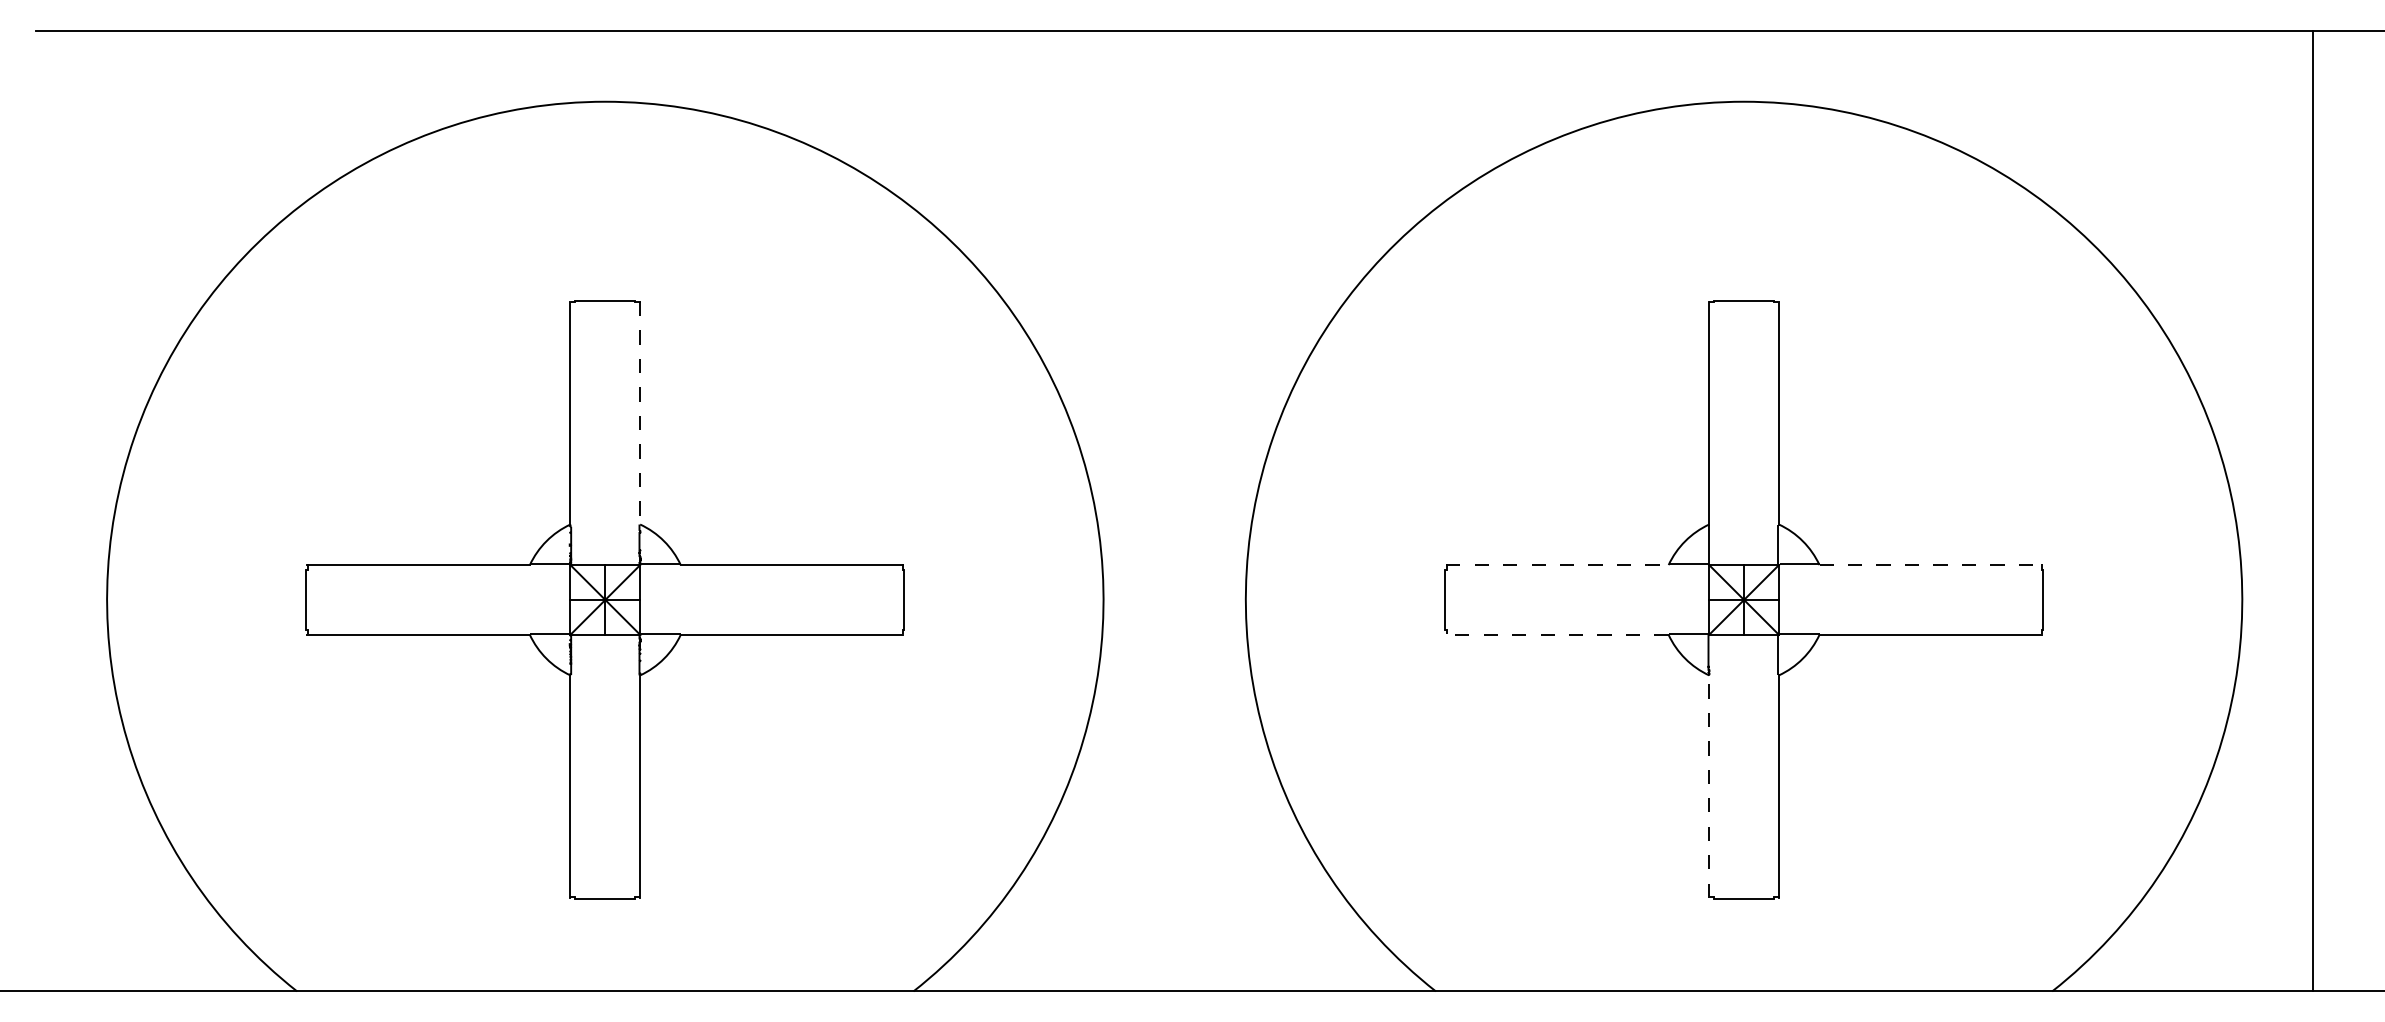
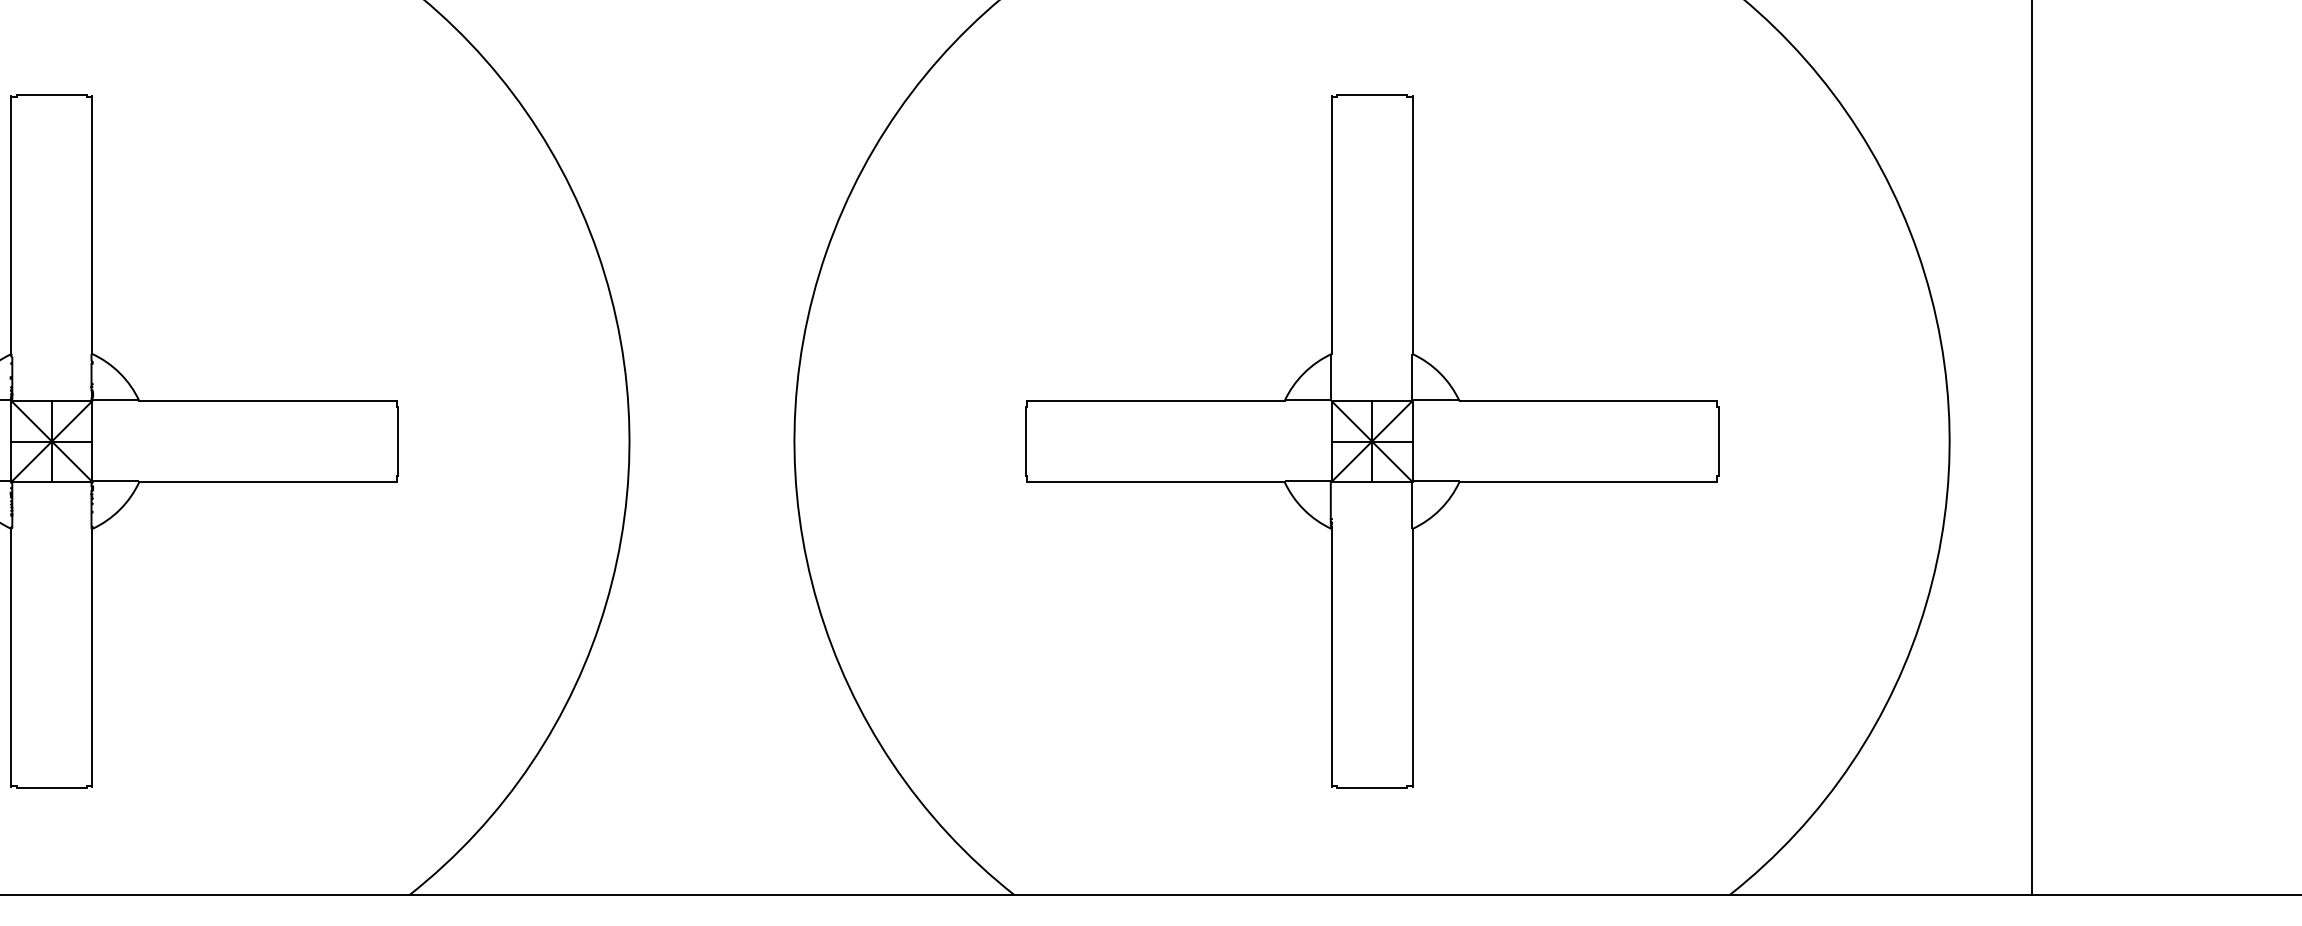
line: (640, 413) -> (92, 225), dashed -> solid
line: (1557, 565) -> (1155, 401), dashed -> solid
line: (1931, 565) -> (1589, 401), dashed -> solid
line: (1556, 634) -> (1154, 481), dashed -> solid
line: (1709, 786) -> (1331, 657), dashed -> solid

